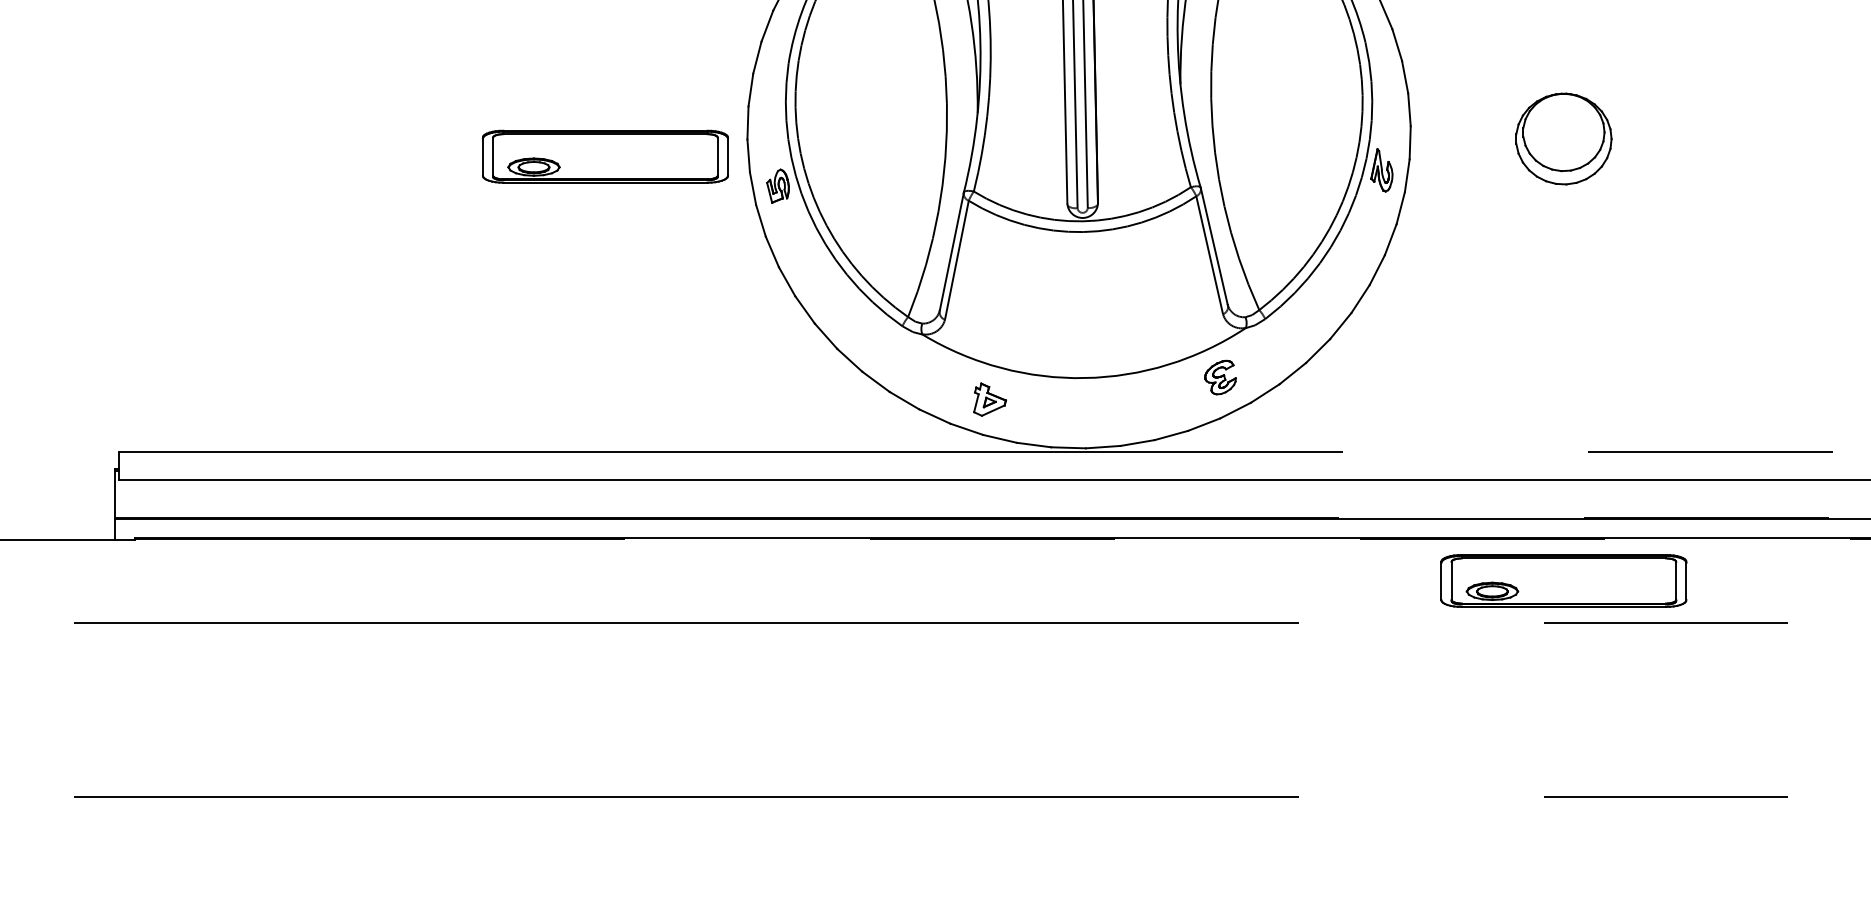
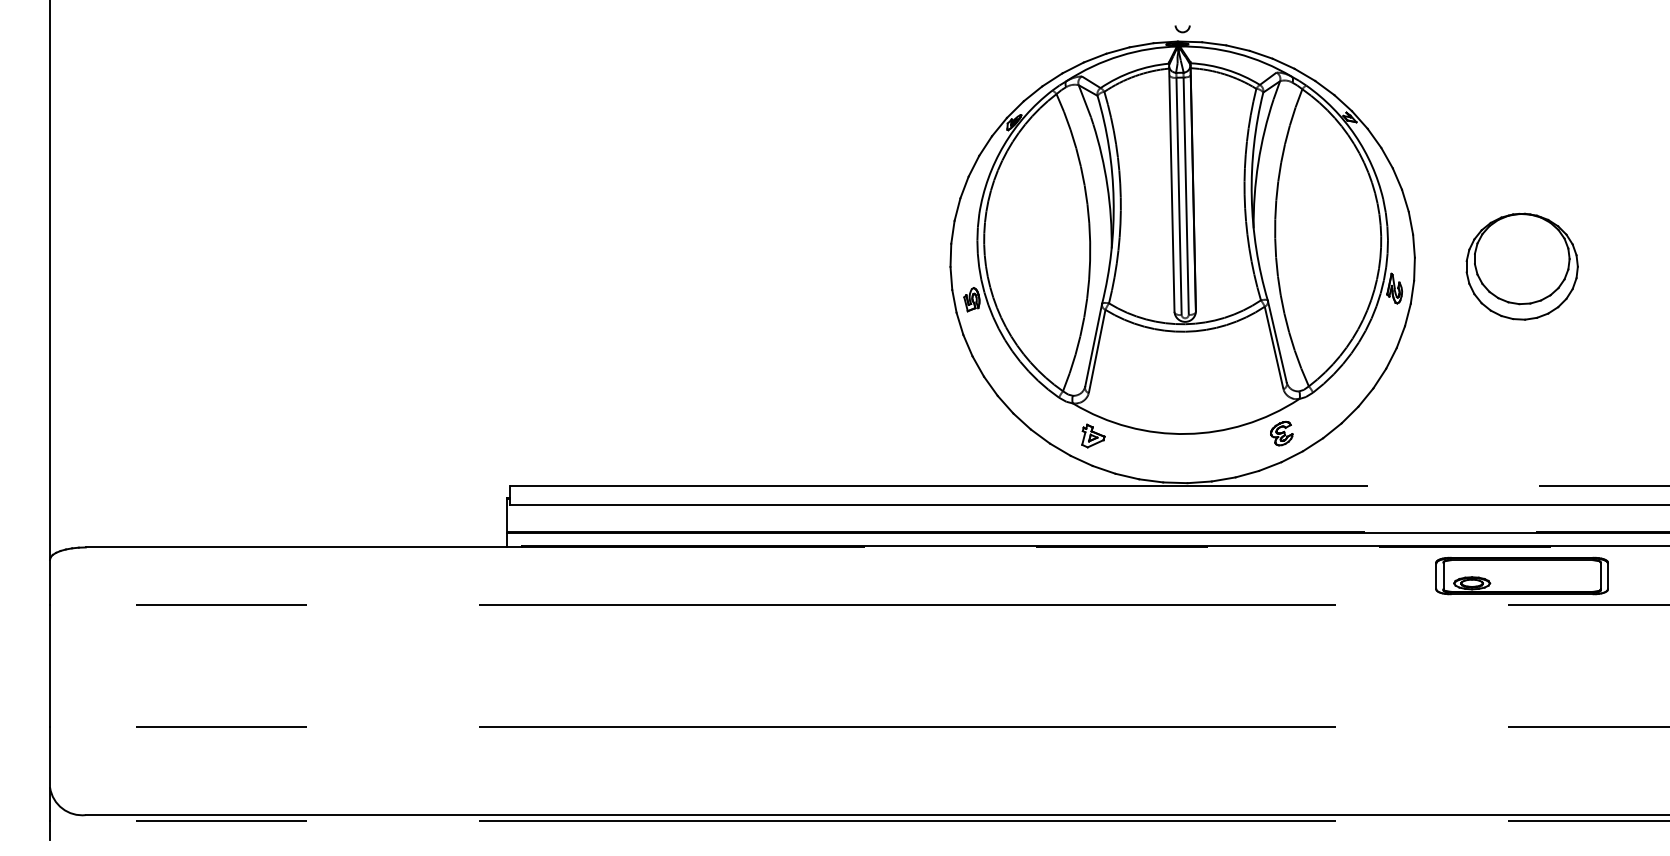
part: (1563, 138) -> (1521, 266), size x1.67
part: (604, 155) -> (850, 278), removed
part: (990, 398) -> (1093, 435), moved

